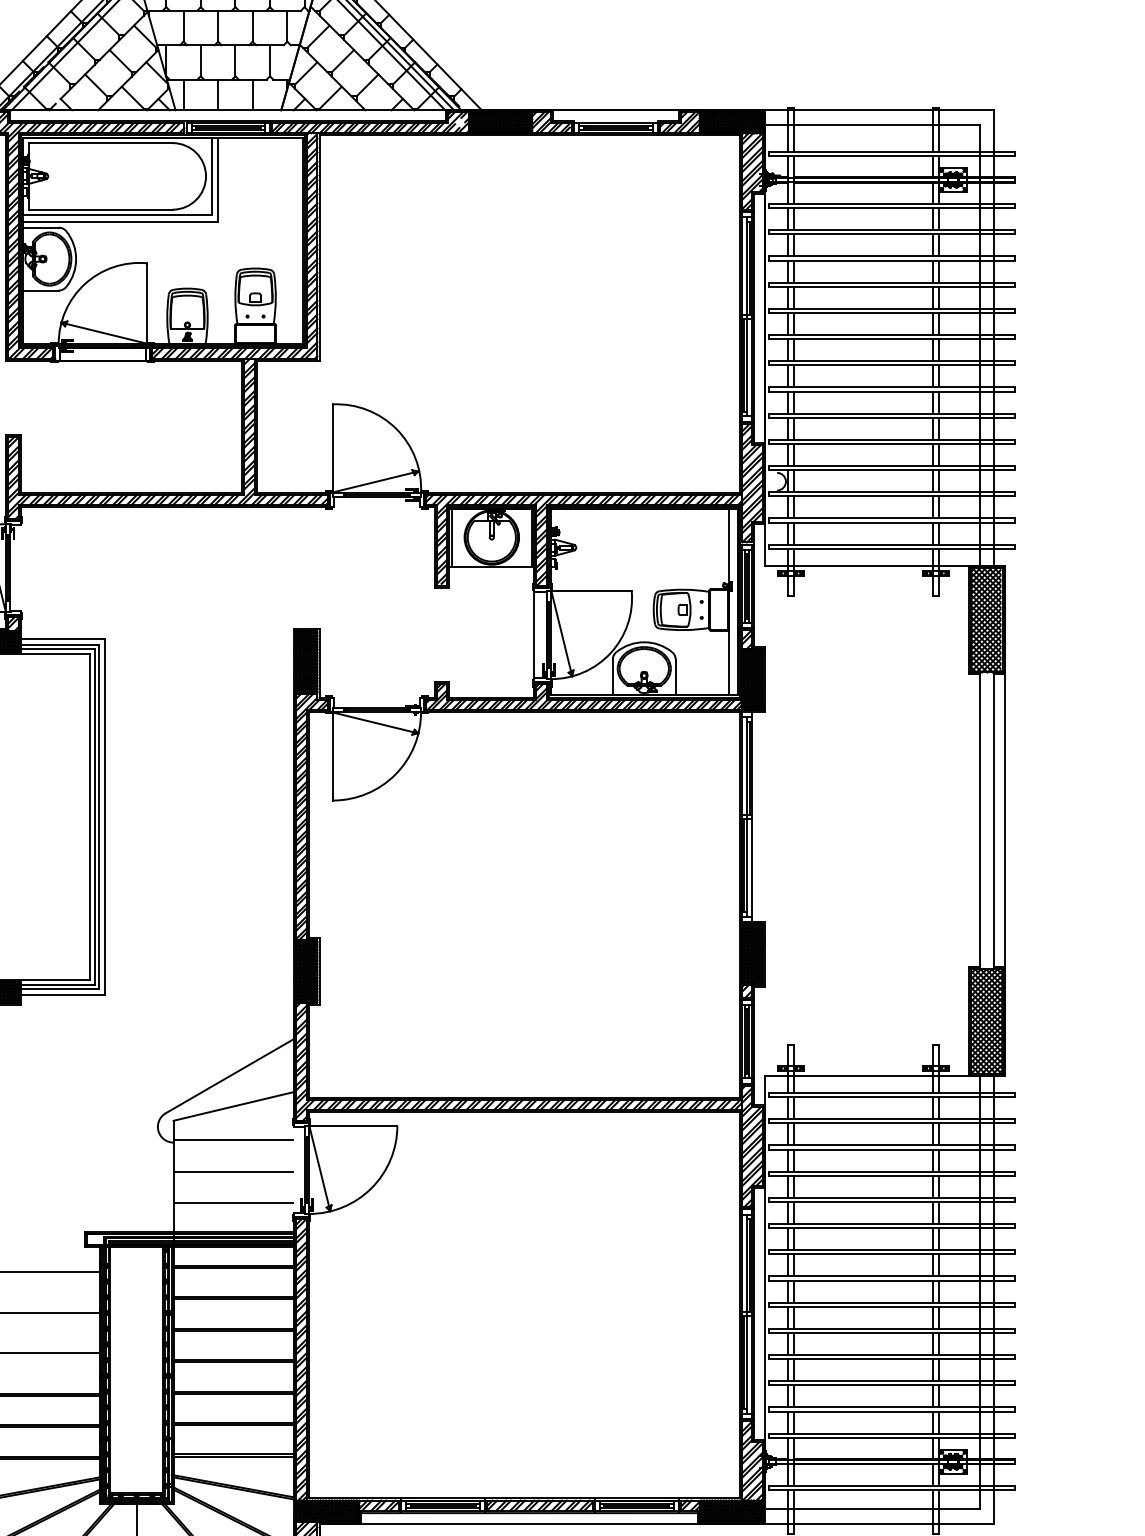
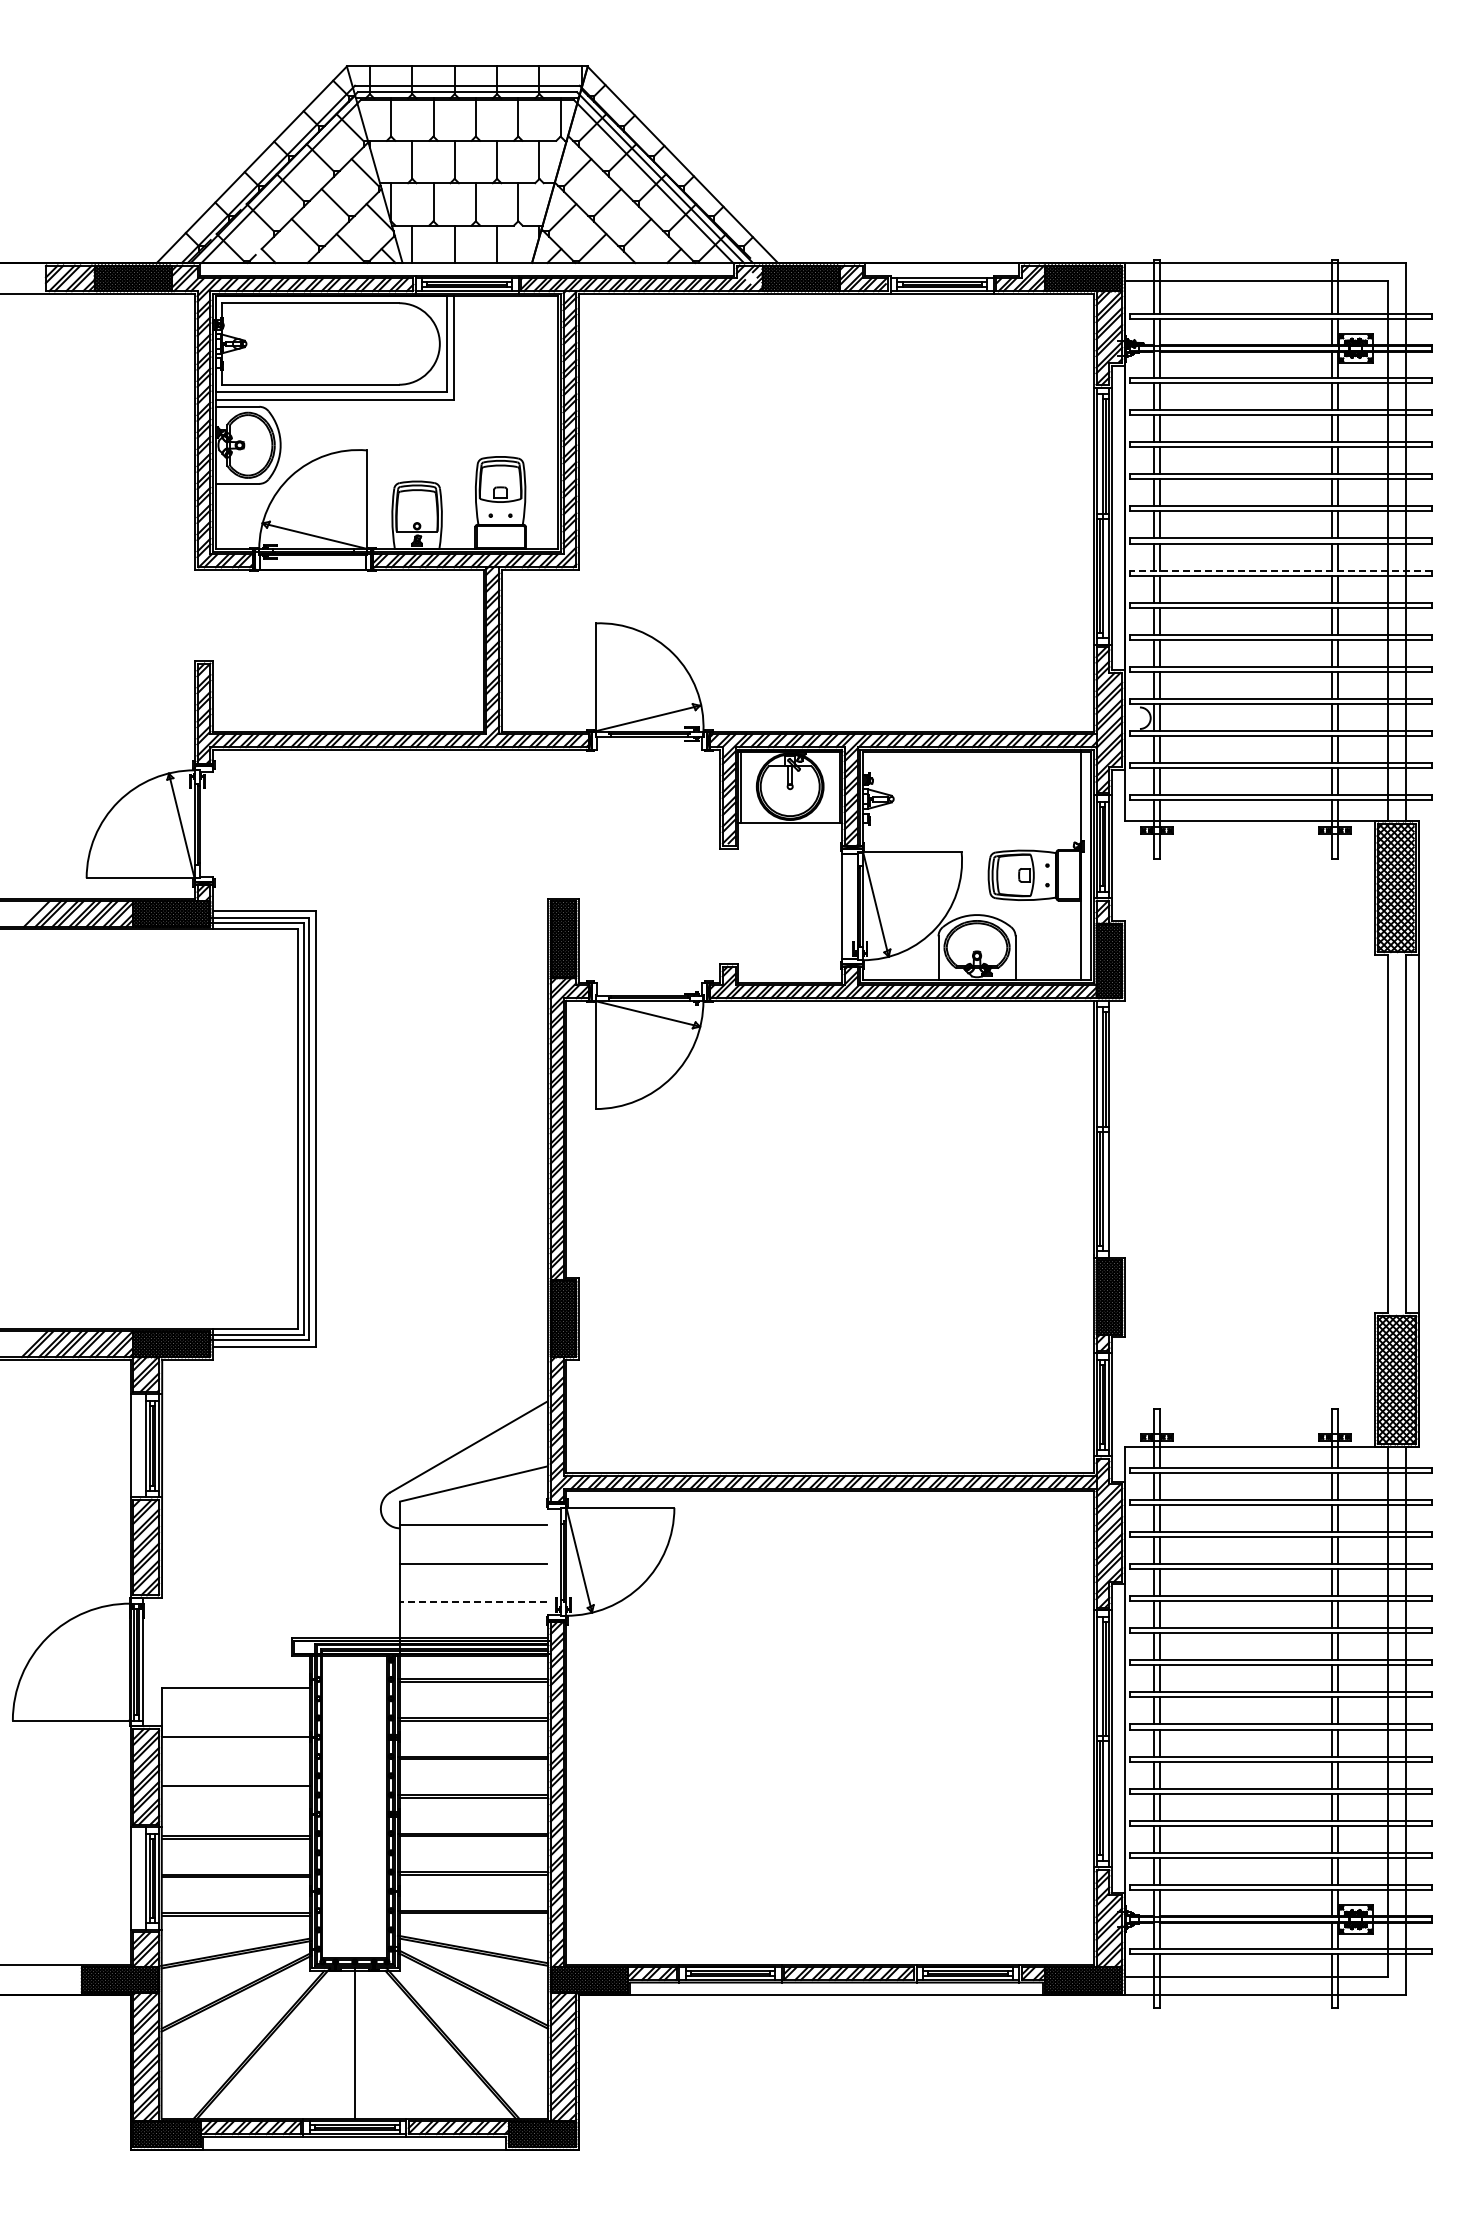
line: (891, 361) -> (1280, 570), solid -> dashed
line: (232, 1203) -> (472, 1602), solid -> dashed

